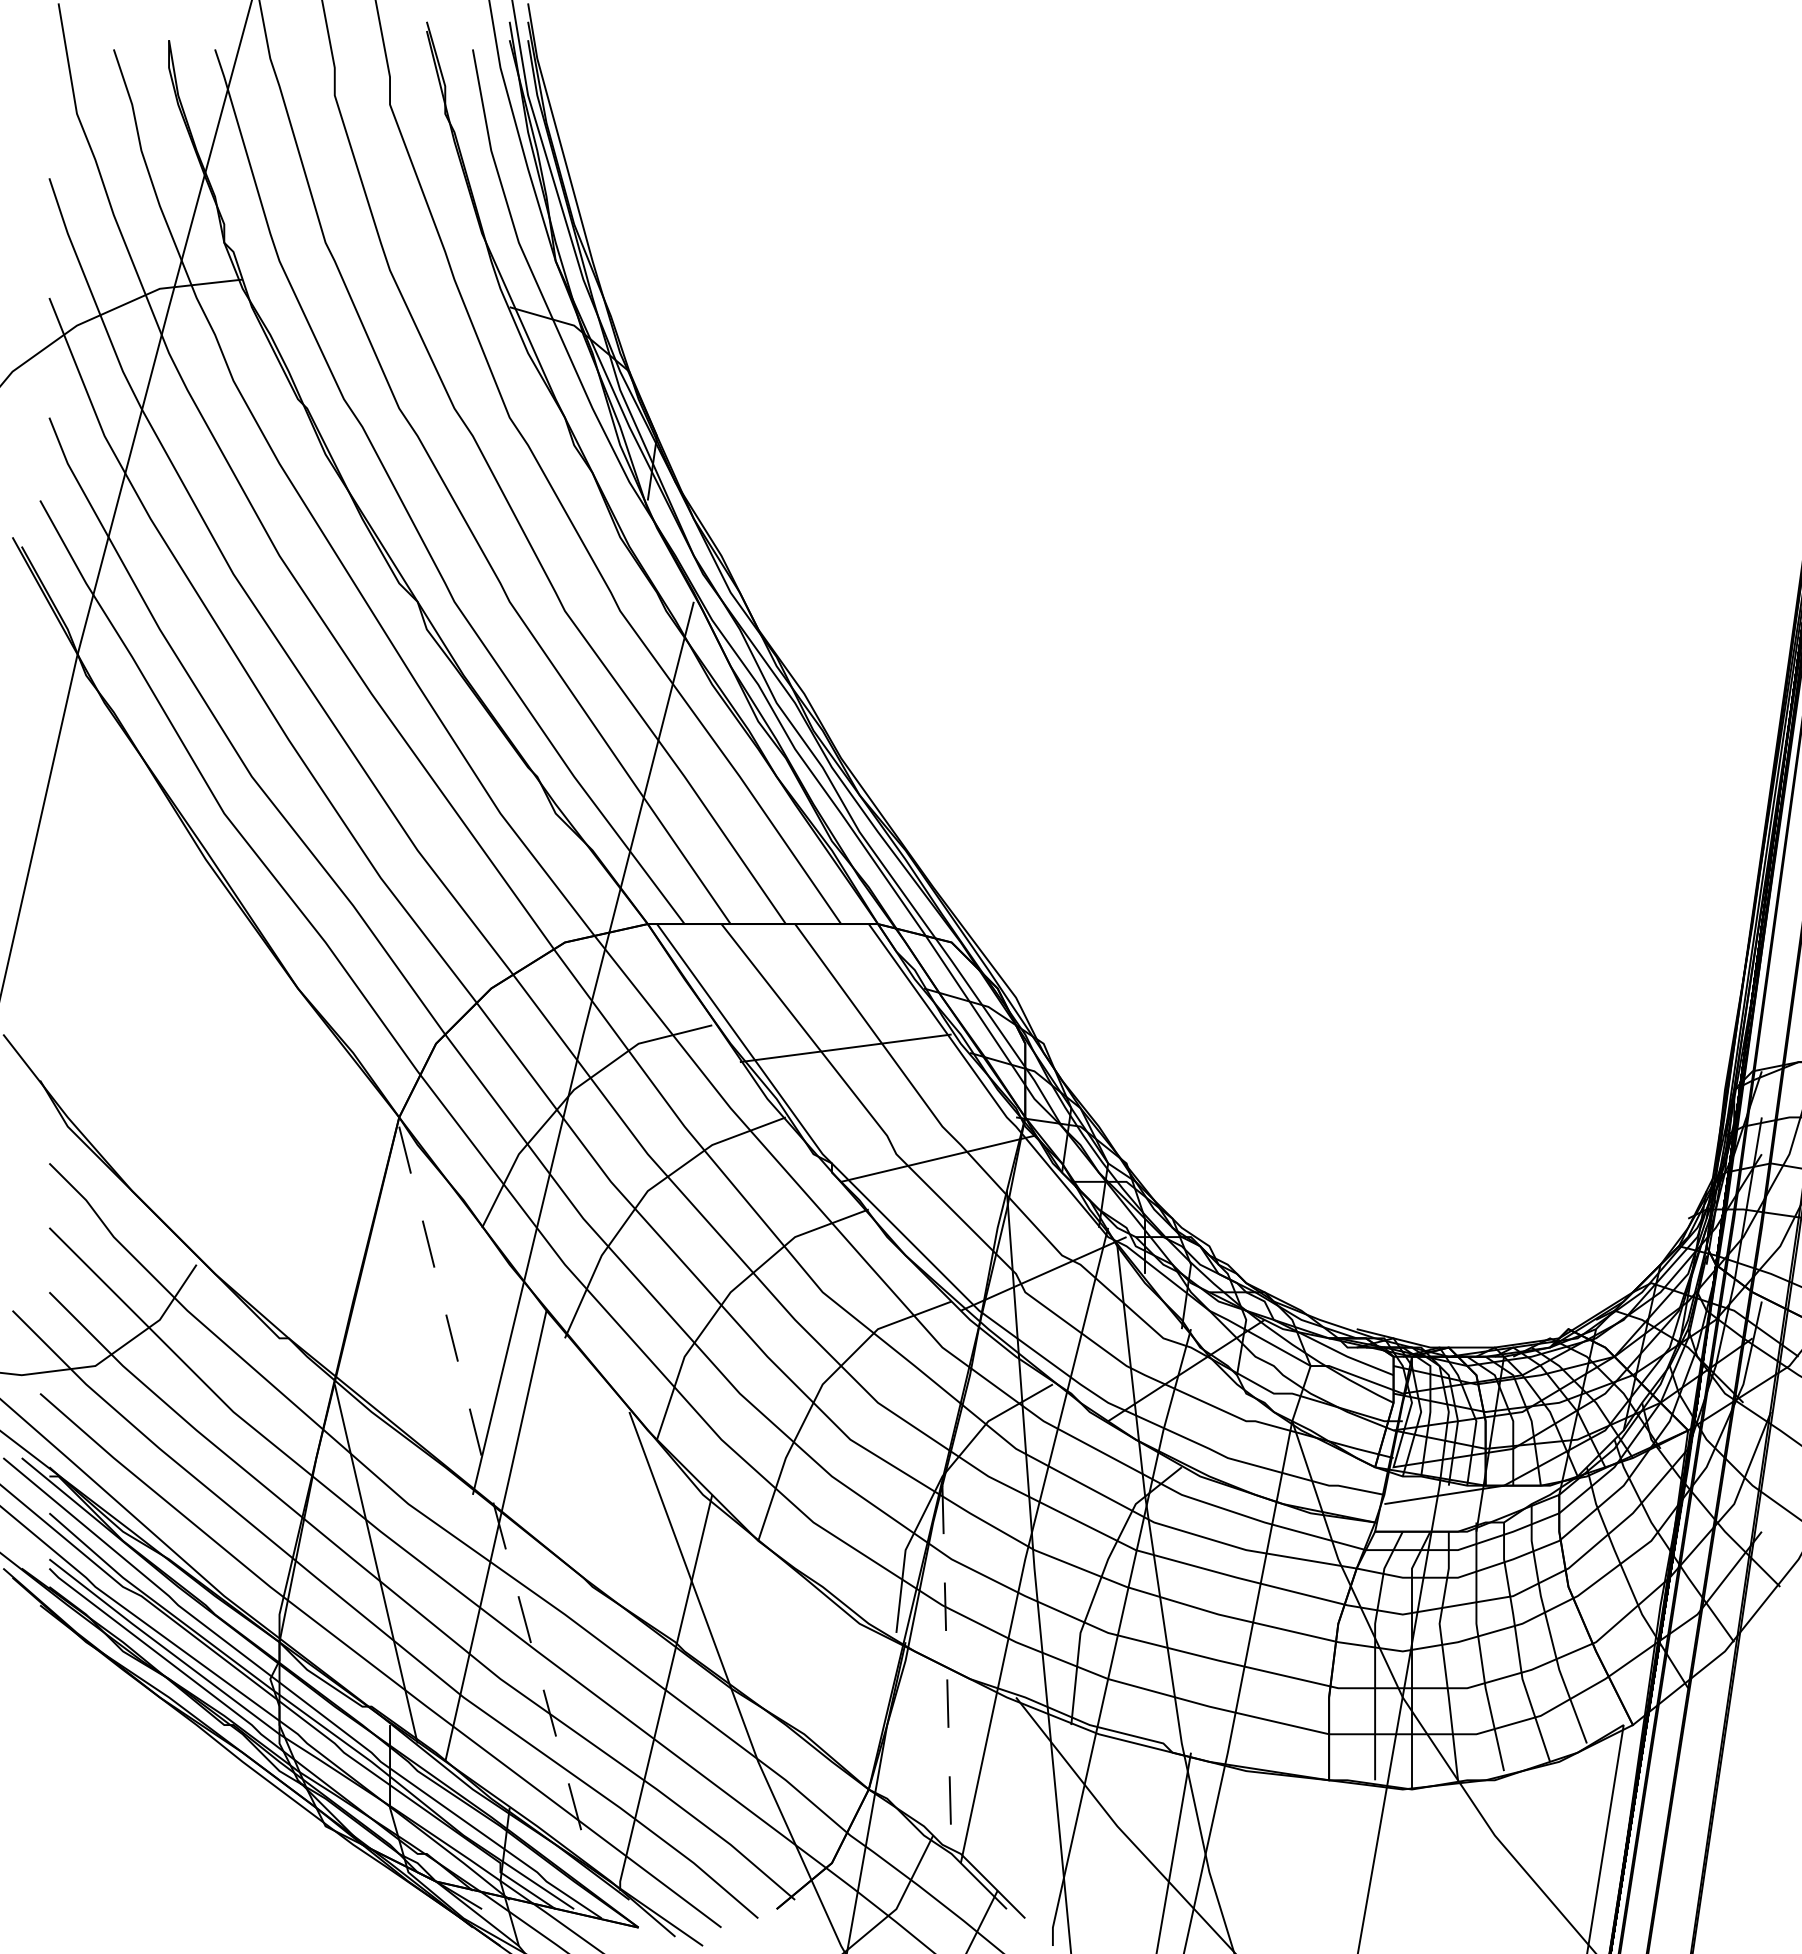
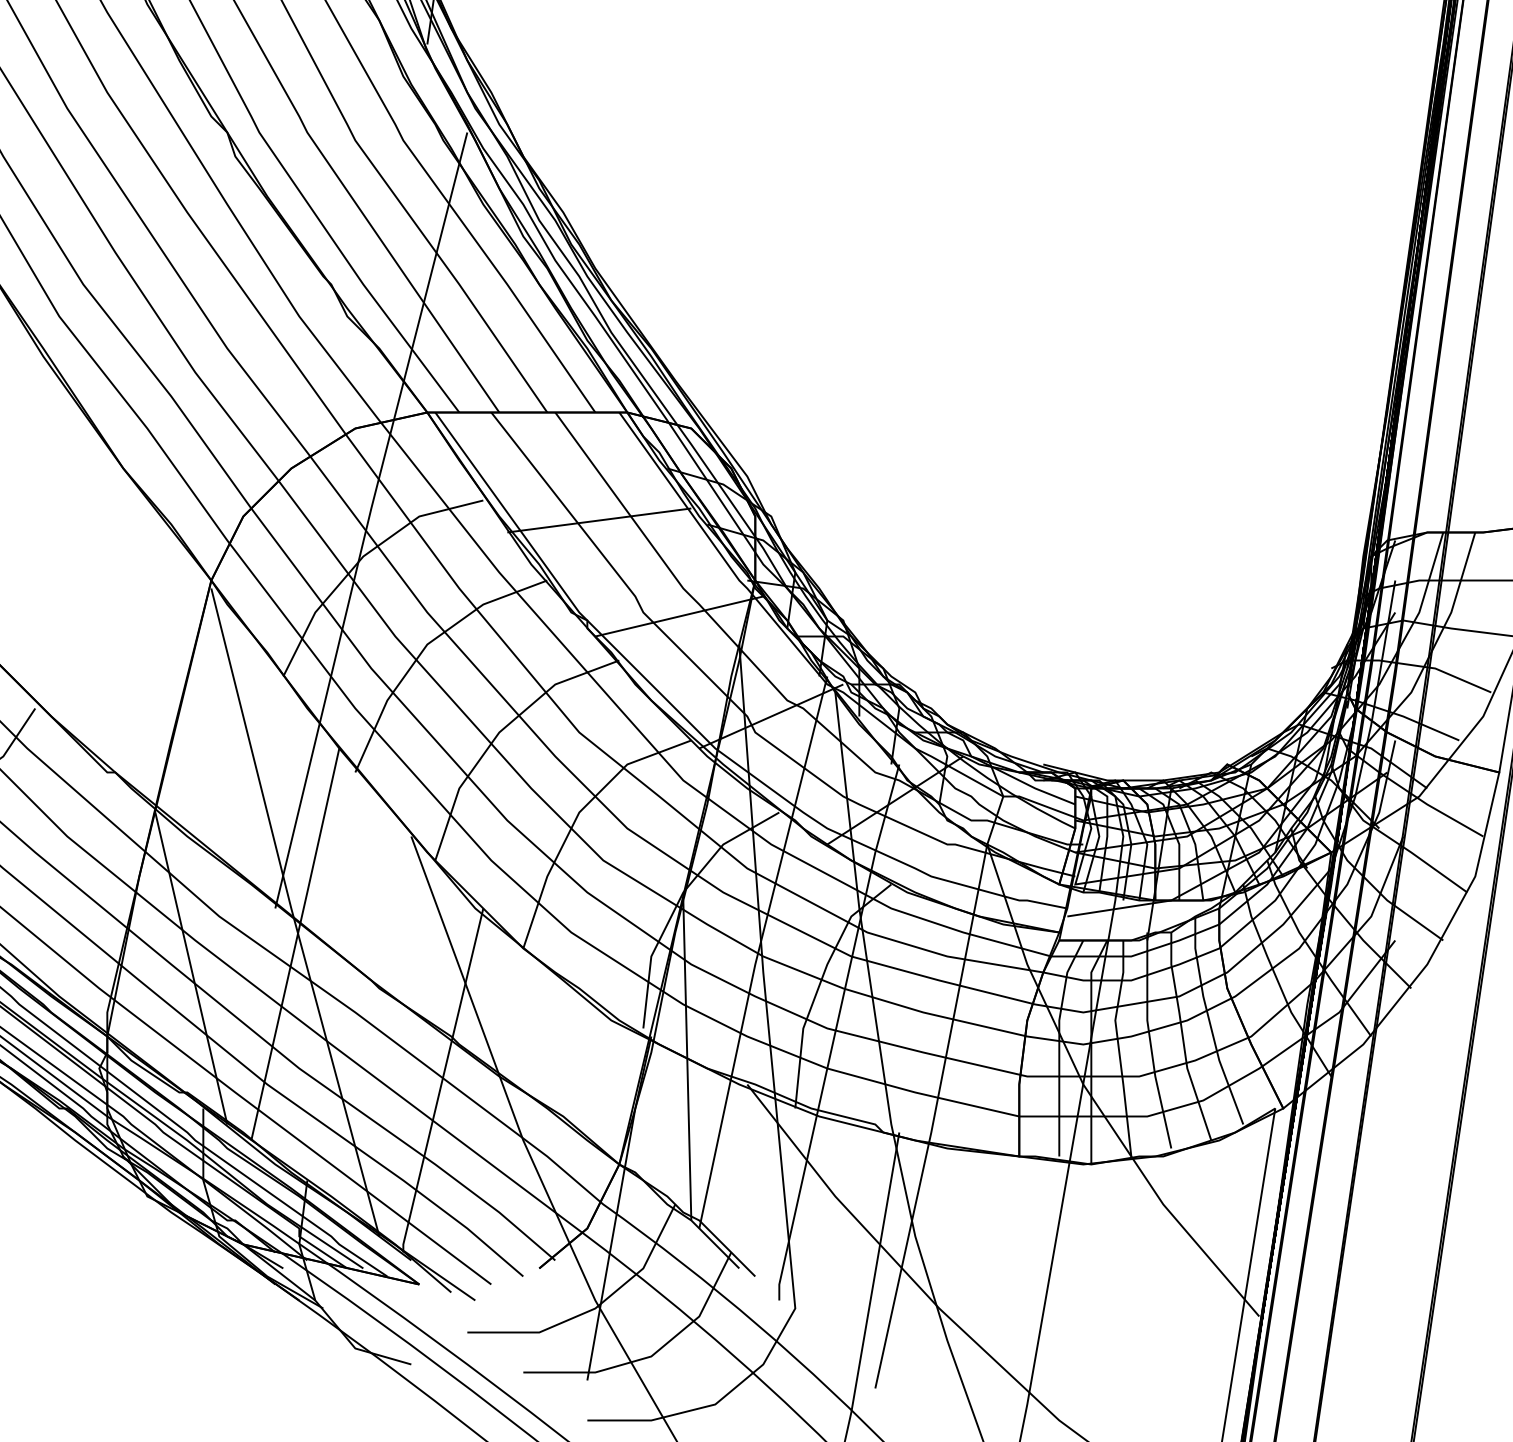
line: (492, 1499) -> (292, 912), dashed -> solid
line: (947, 1670) -> (687, 1061), dashed -> solid

